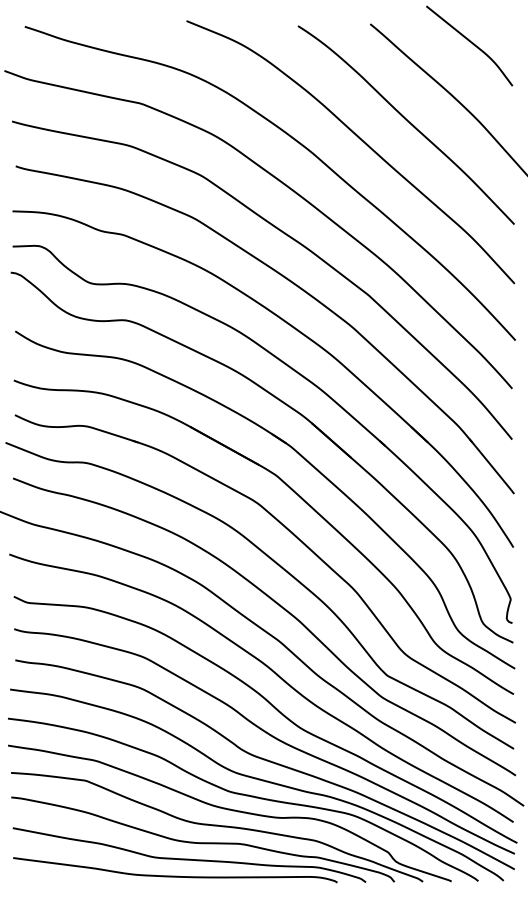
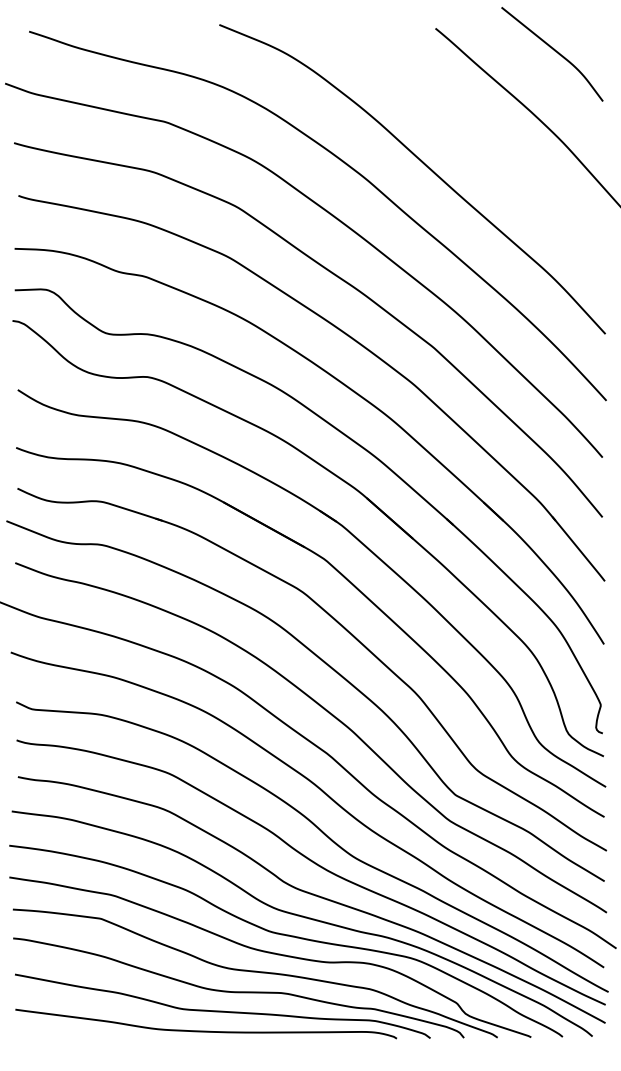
curve: (407, 121) -> (479, 143), removed

